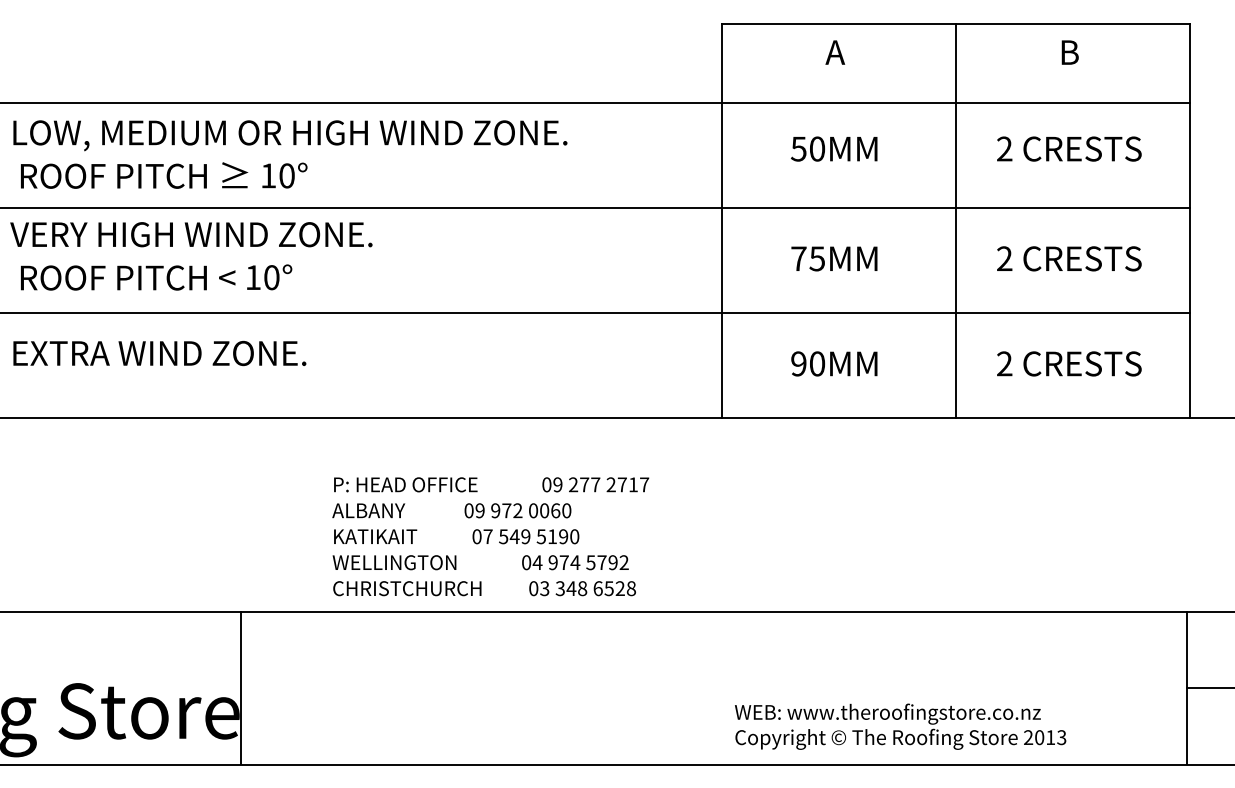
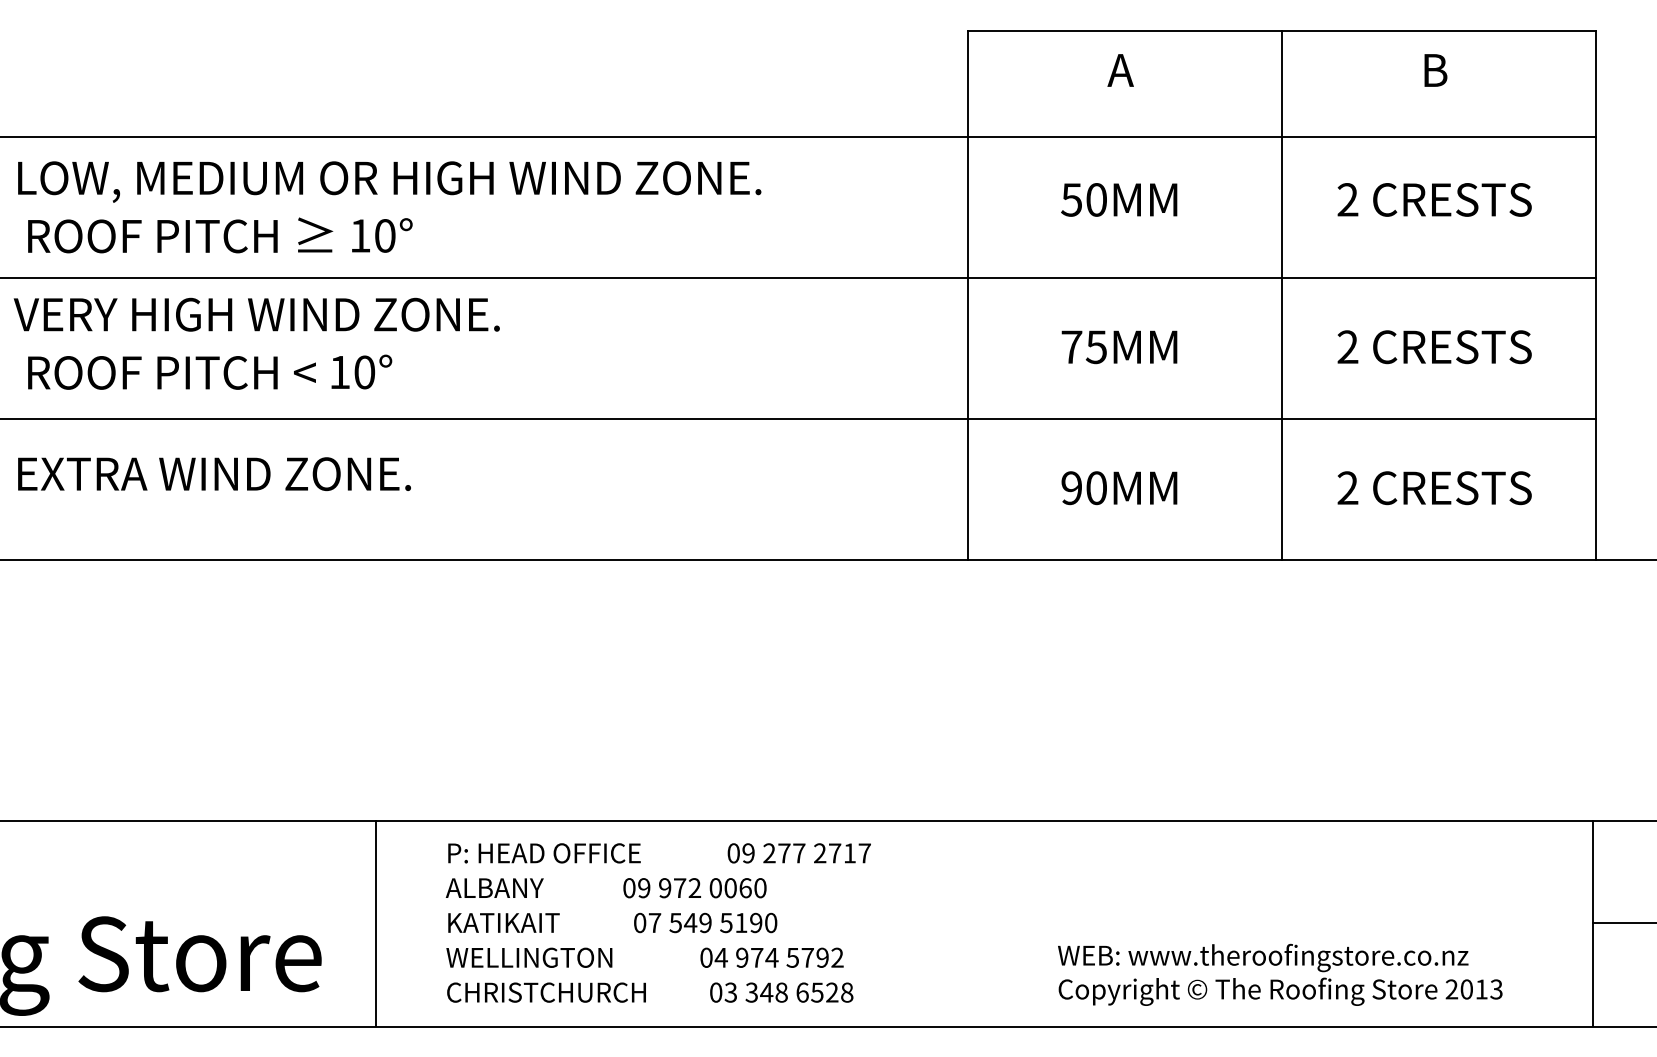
text: (490, 536) -> (657, 922), moved
line: (241, 688) -> (375, 923), moved
text: (900, 726) -> (1280, 974), moved

